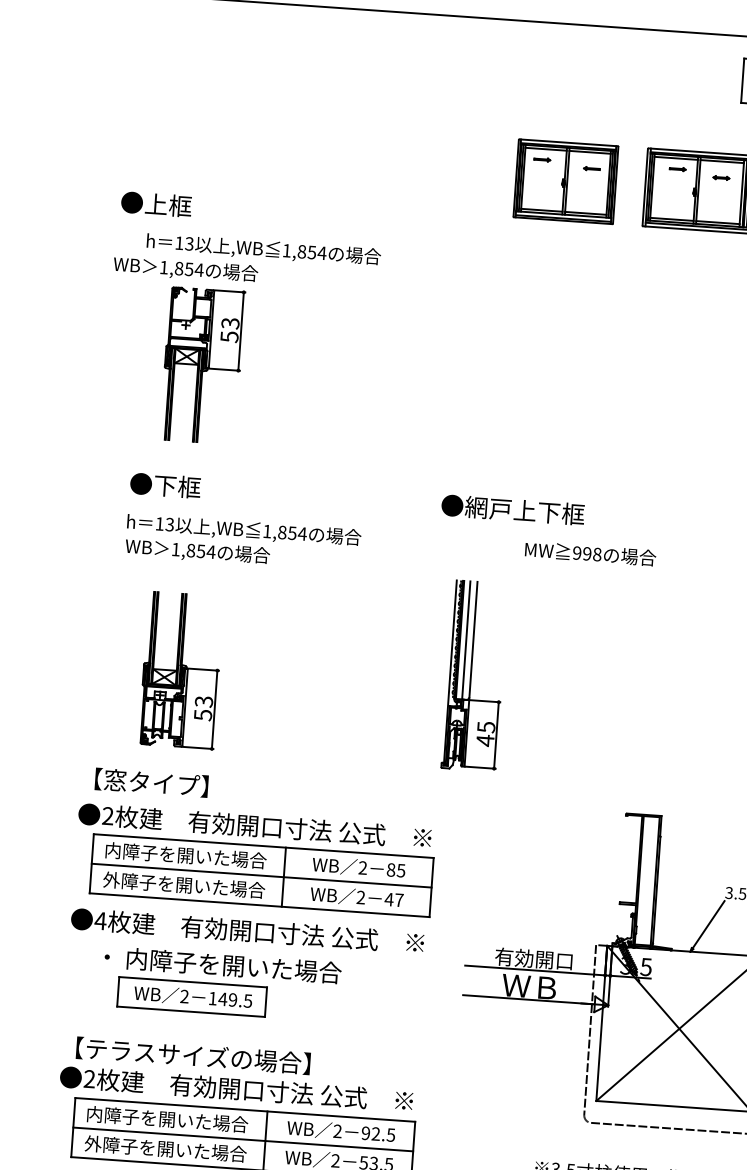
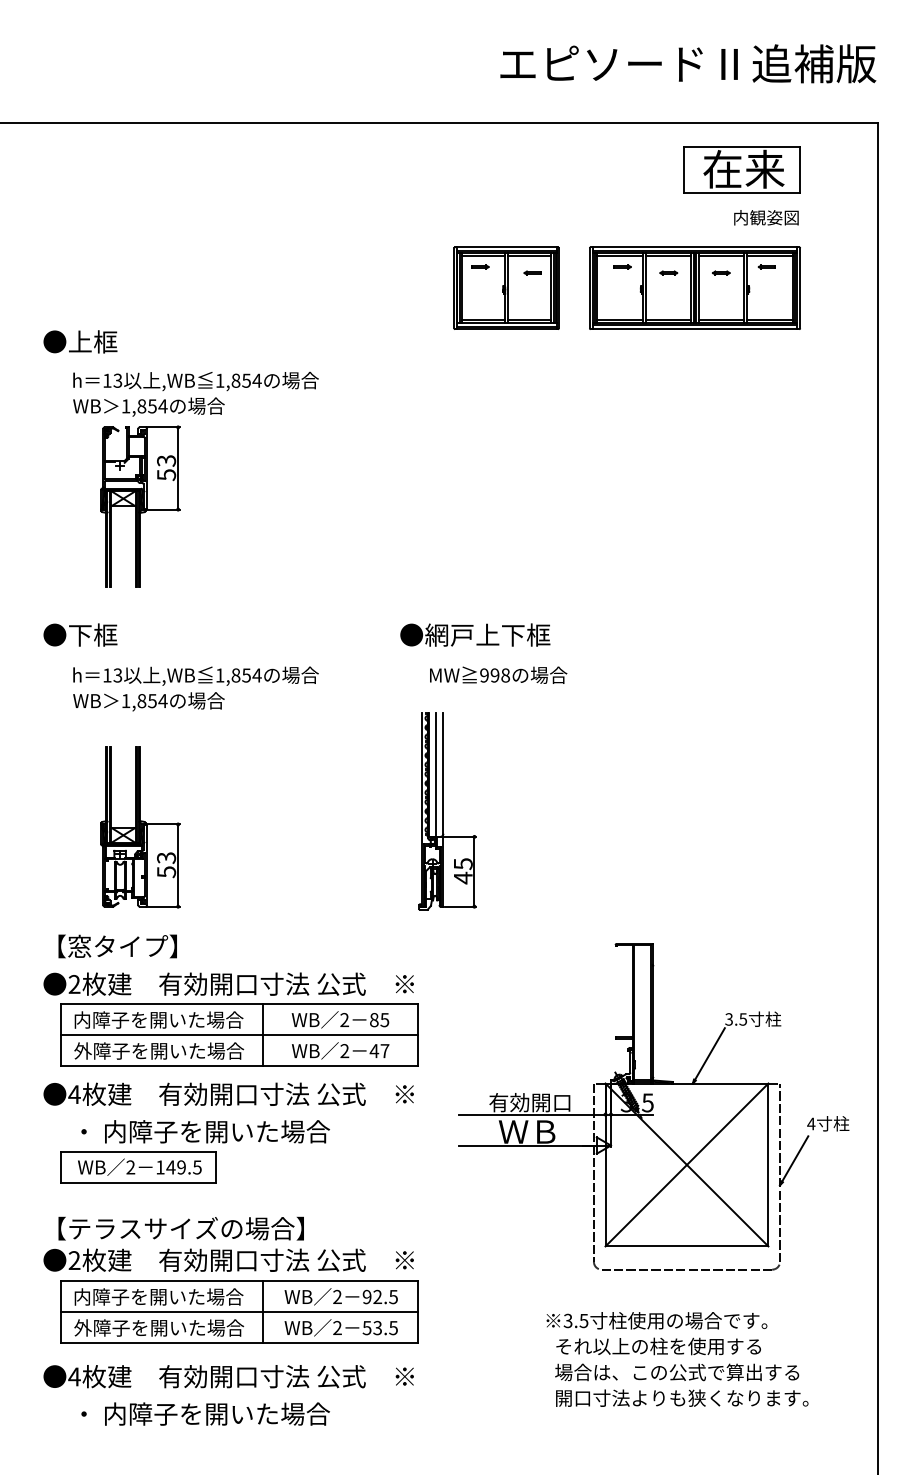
text: (185, 269) -> (148, 406), moved
text: (165, 485) -> (80, 634), moved
text: (590, 553) -> (498, 674), moved
part: (191, 997) -> (138, 1167), moved

